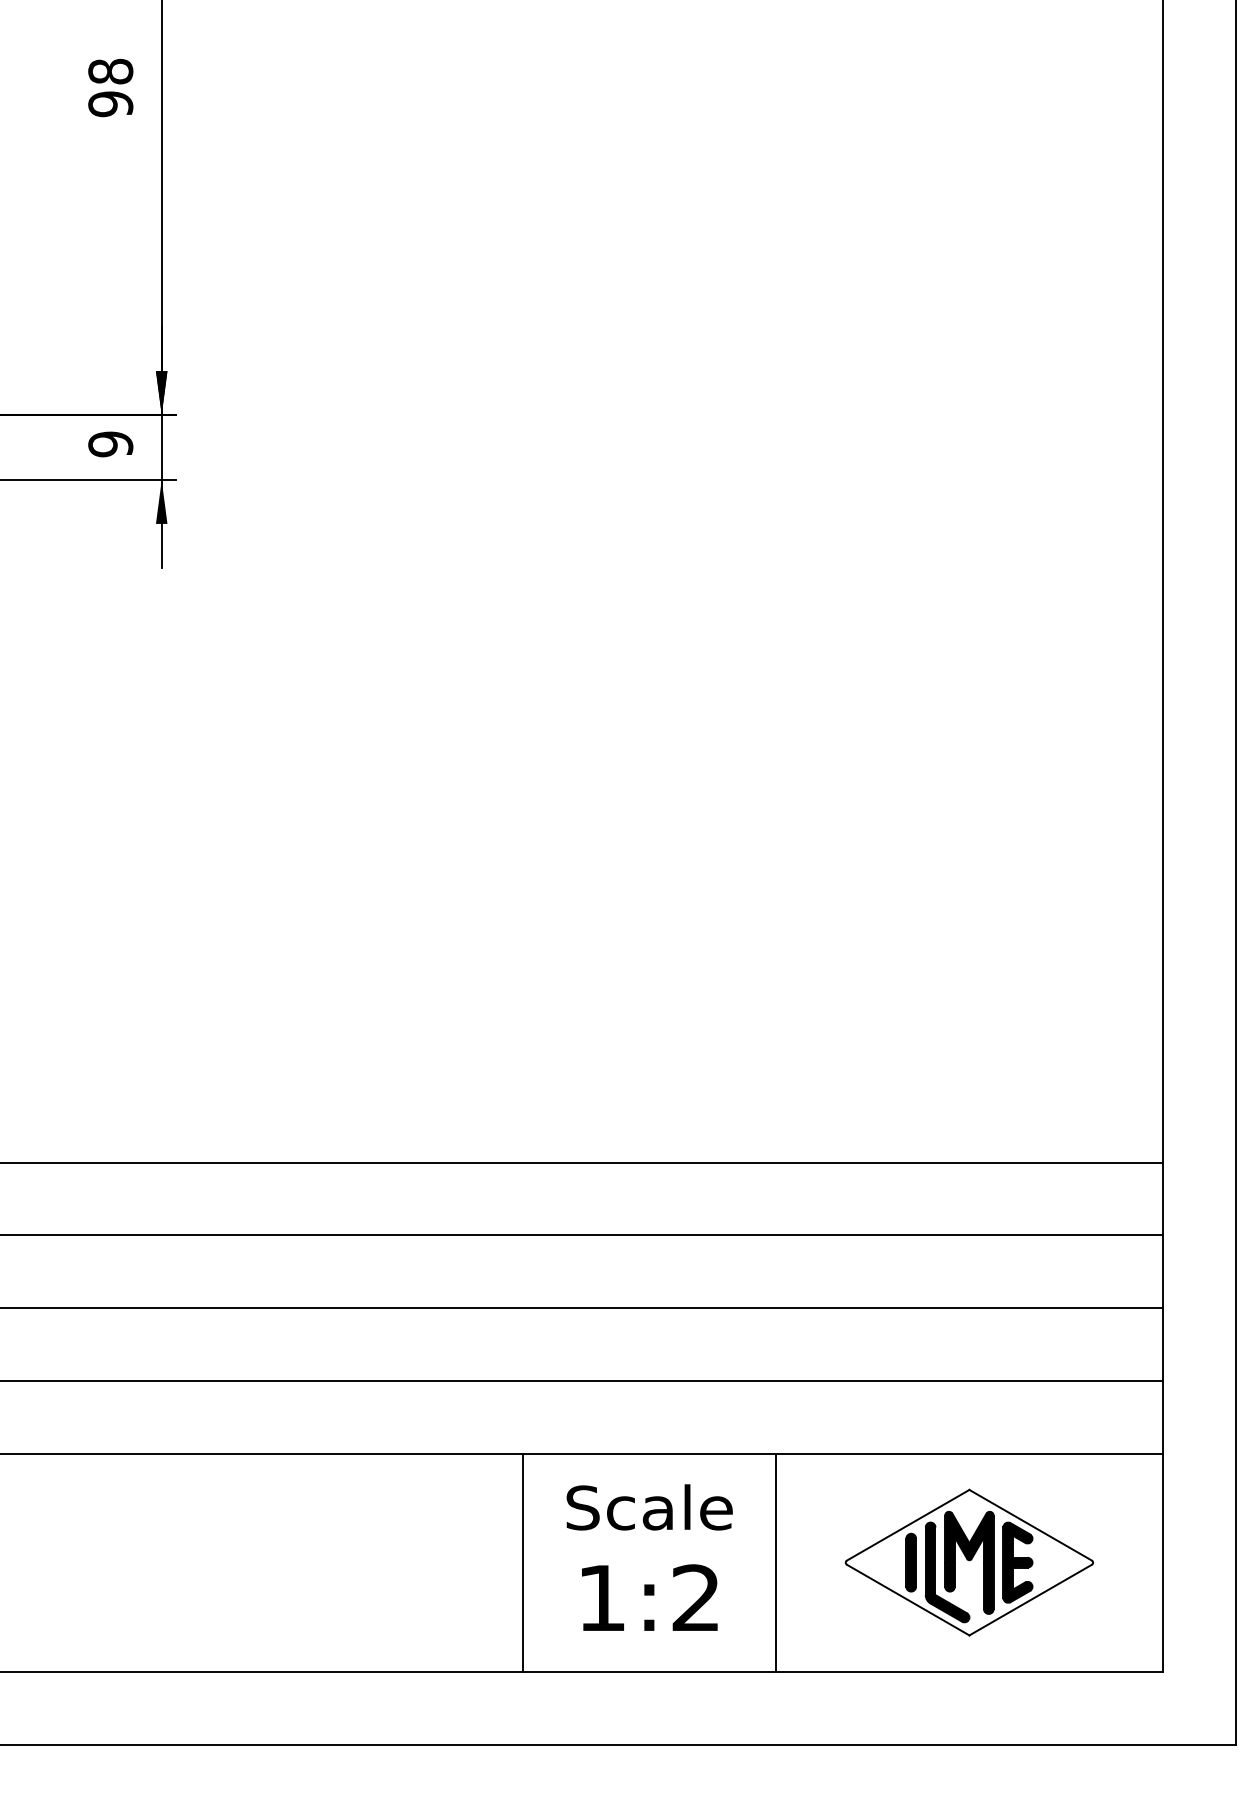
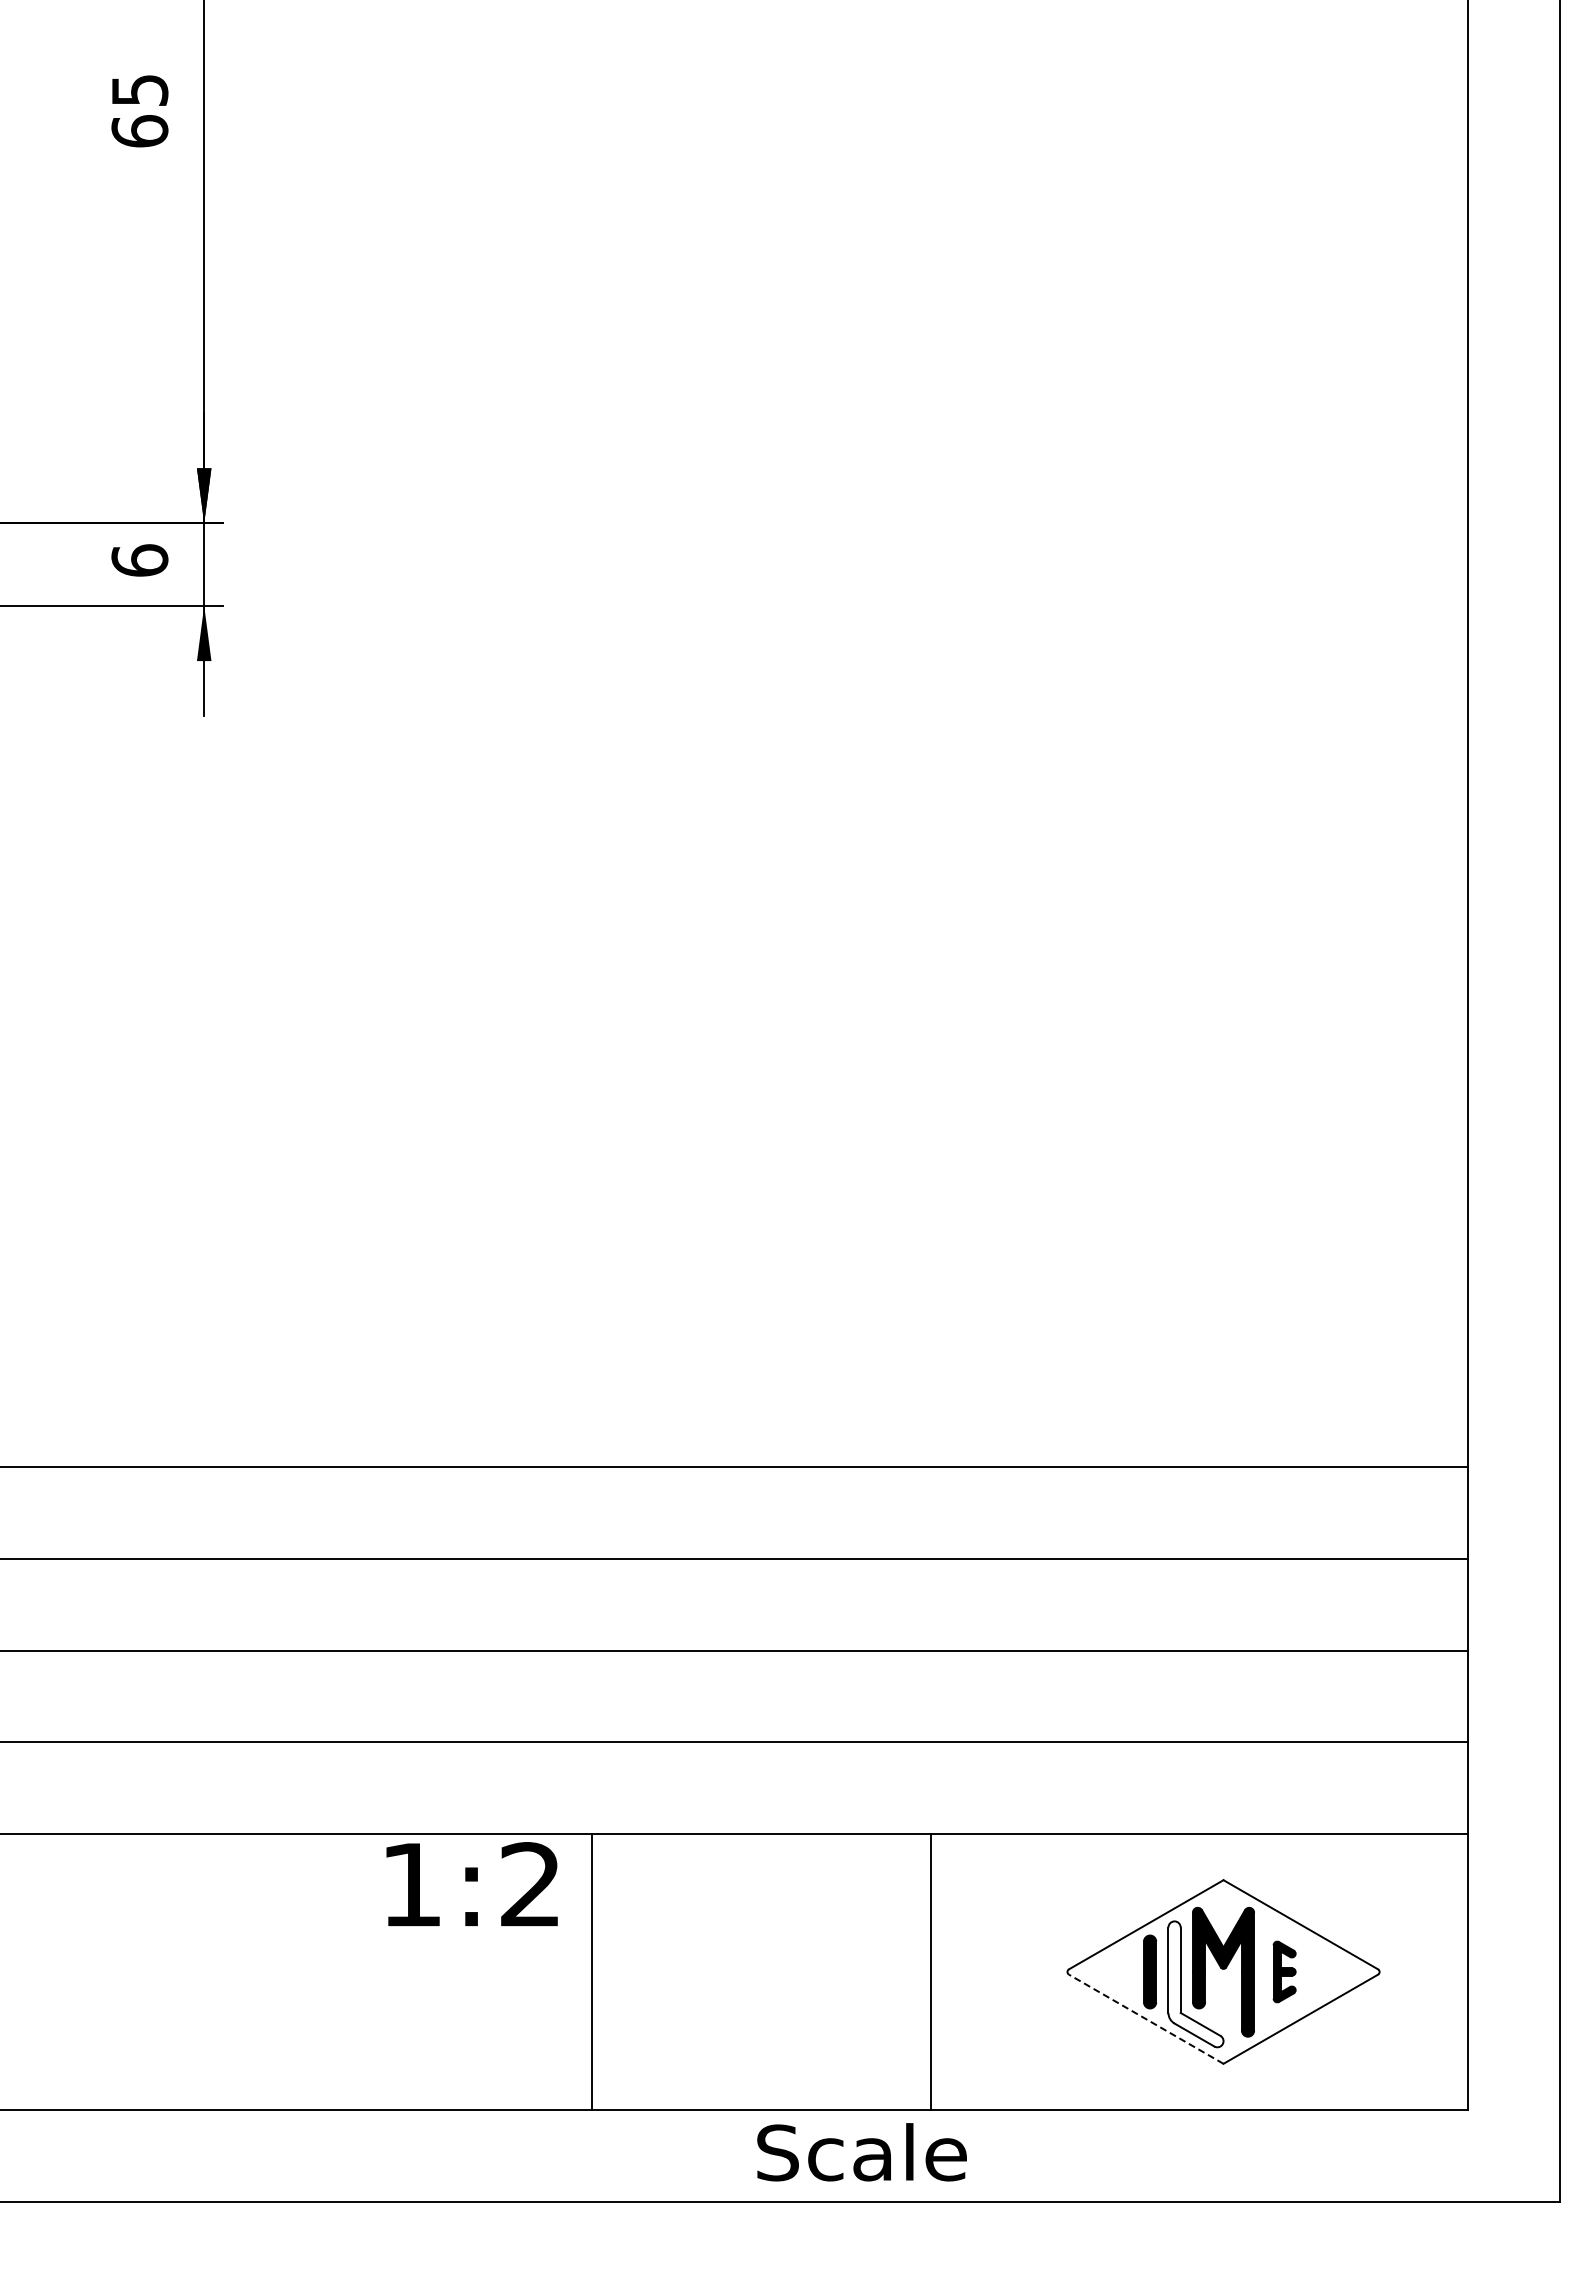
text: (110, 87) -> (139, 110), 98 -> 65
text: (110, 444) -> (139, 560), 9 -> 6
text: (649, 1507) -> (861, 2152), moved
line: (523, 1562) -> (592, 1971), moved
line: (775, 1562) -> (930, 1971), moved
part: (1017, 1562) -> (1284, 1971), size x0.6
fill: (947, 1572) -> (1195, 1984), removed
text: (649, 1597) -> (471, 1883), moved
line: (907, 1599) -> (1145, 2018), solid -> dashed

